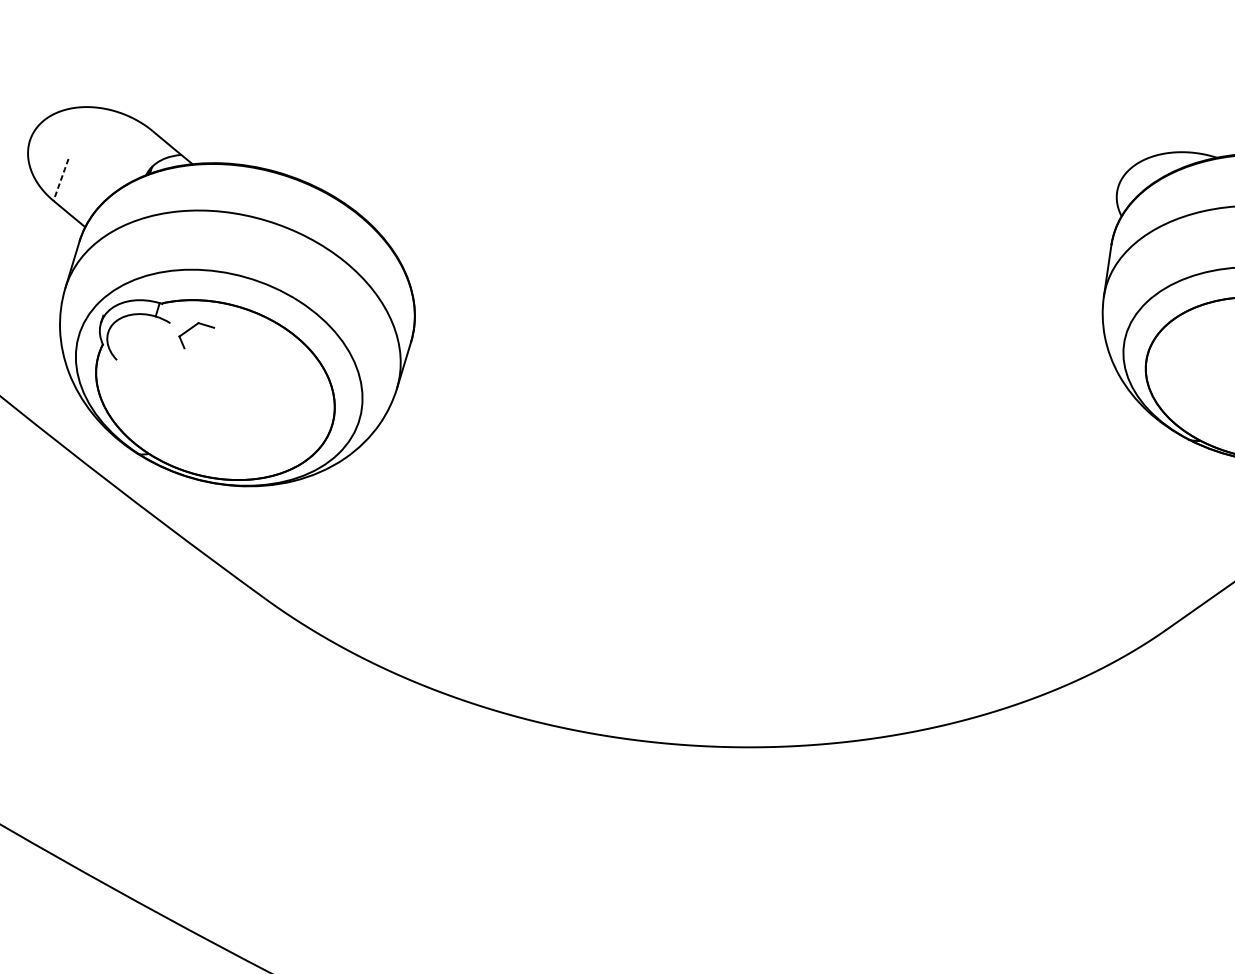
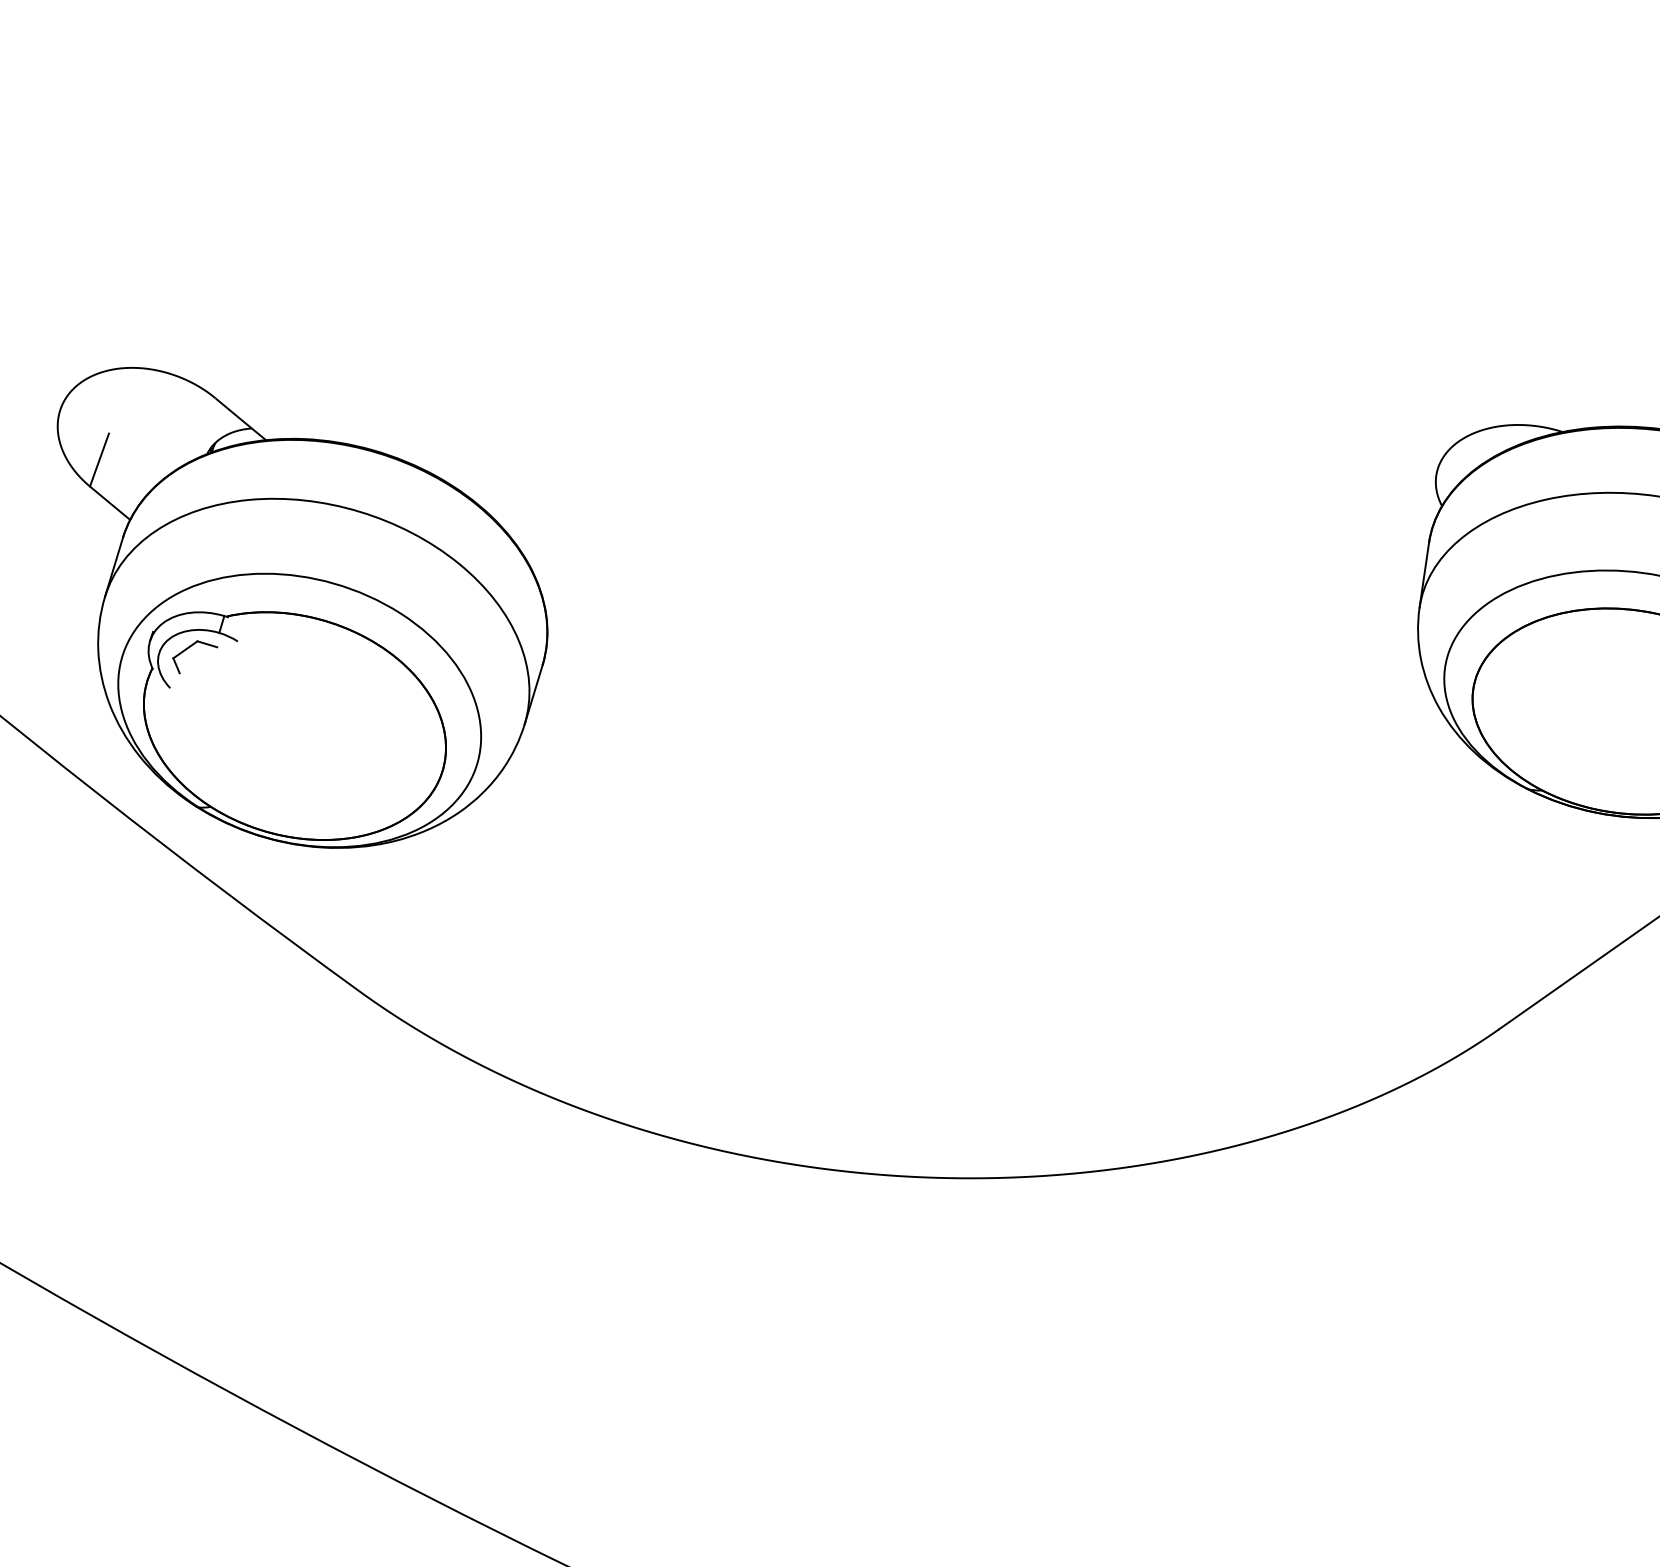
line: (61, 180) -> (99, 460), dashed -> solid
part: (192, 328) -> (189, 648), moved

